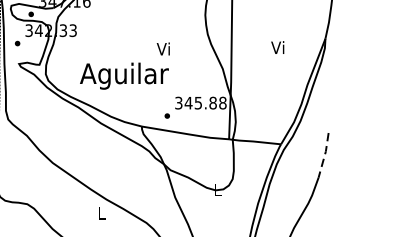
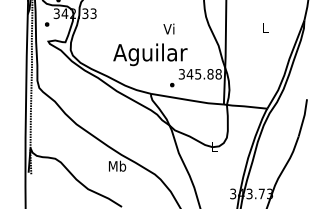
text: (277, 47) -> (264, 27), Vi -> L
text: (124, 75) -> (150, 54), moved
line: (324, 154) -> (303, 117), dashed -> solid
text: (101, 212) -> (117, 165), L -> Mb

